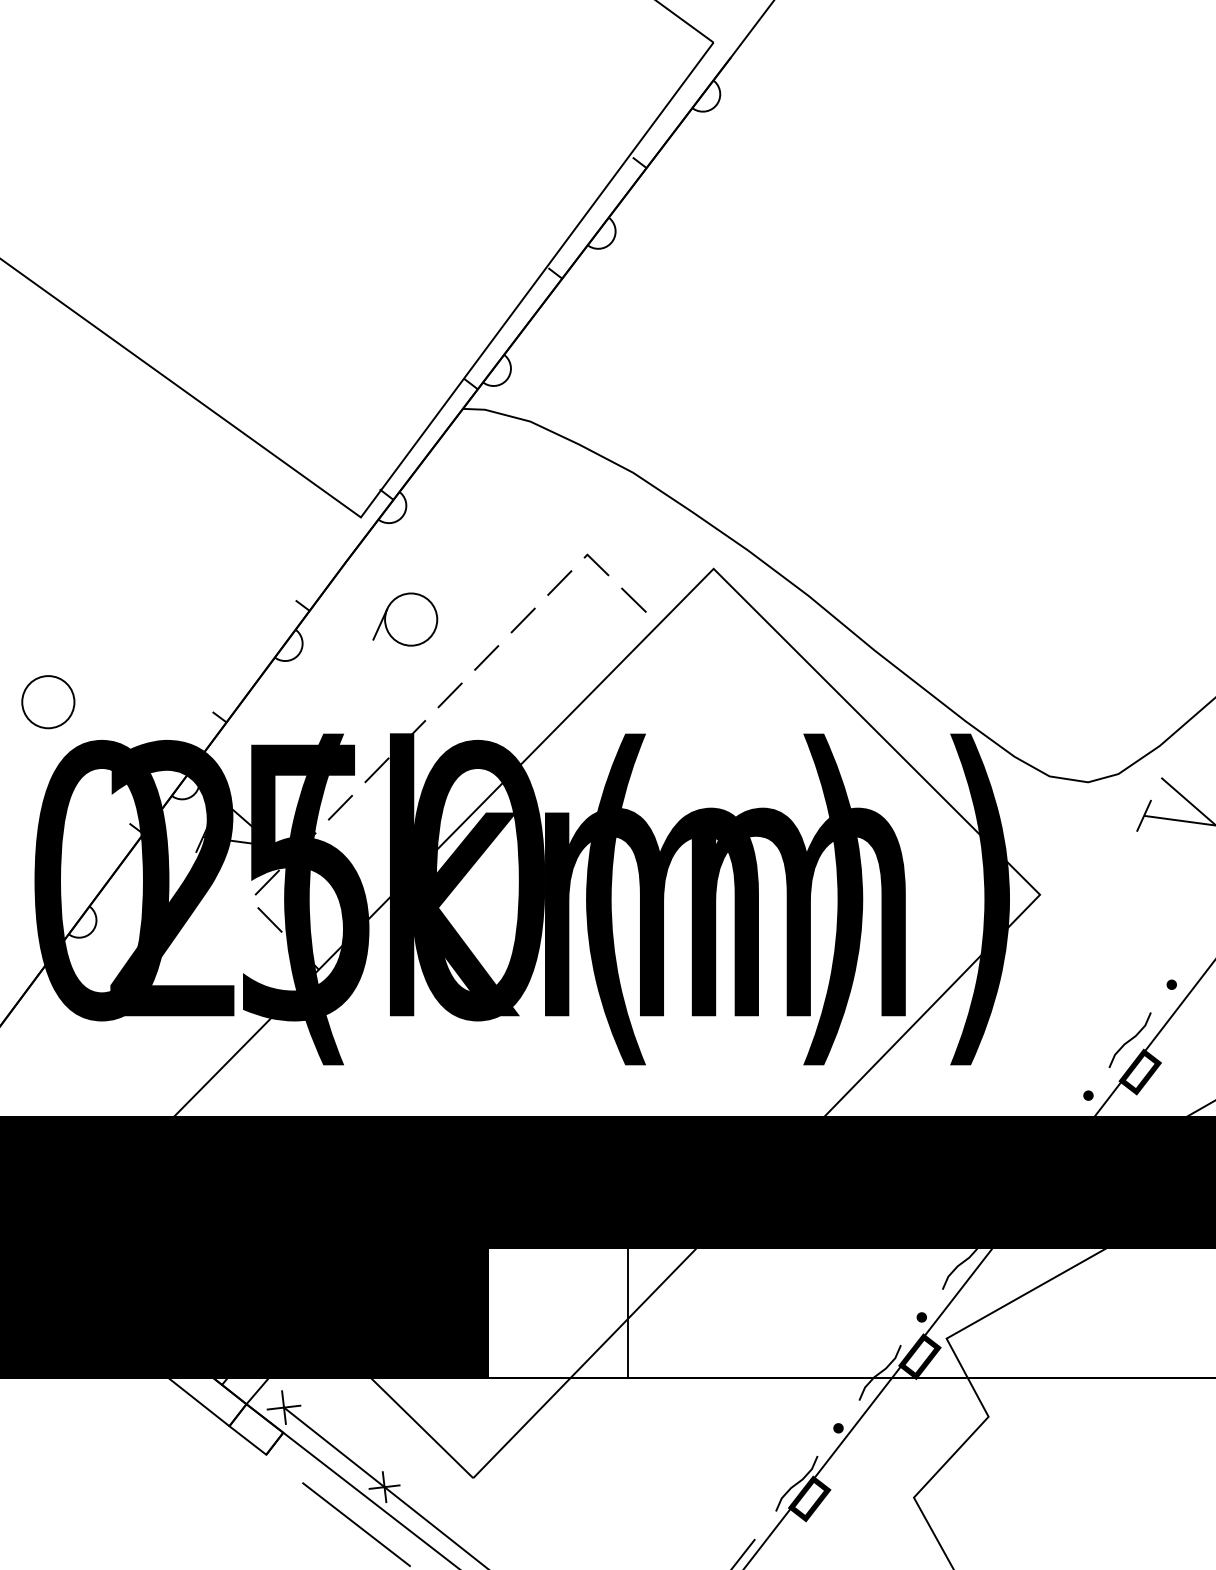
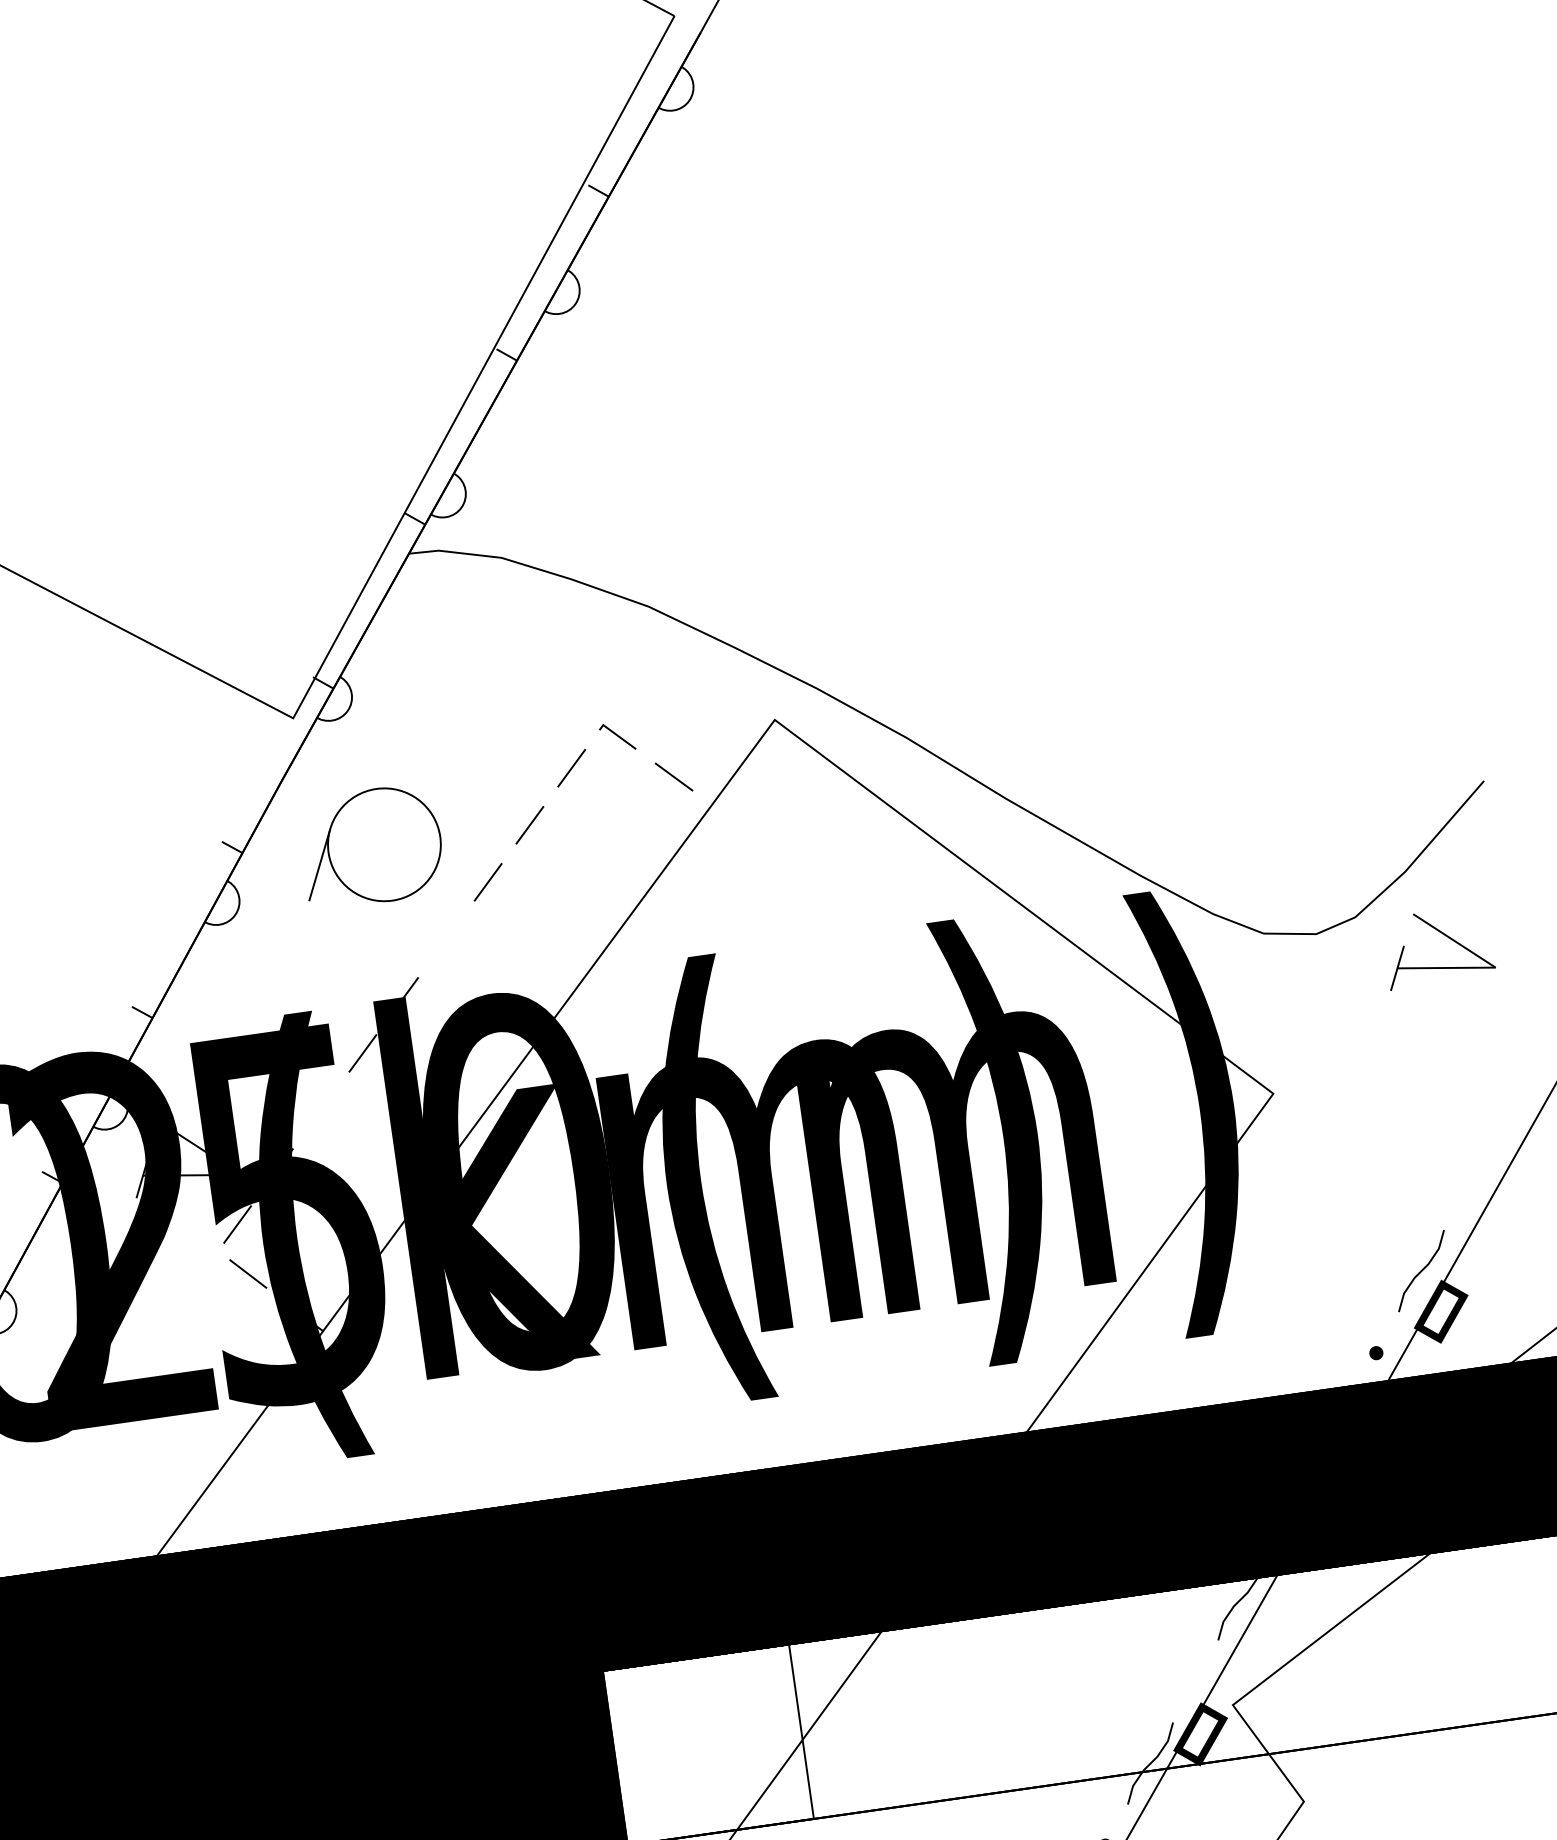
part: (405, 619) -> (372, 846), size x1.6
line: (449, 695) -> (445, 939), removed
line: (339, 807) -> (319, 1110), removed
fill: (1171, 984) -> (1466, 1188), removed
fill: (921, 1317) -> (1195, 1681), removed

